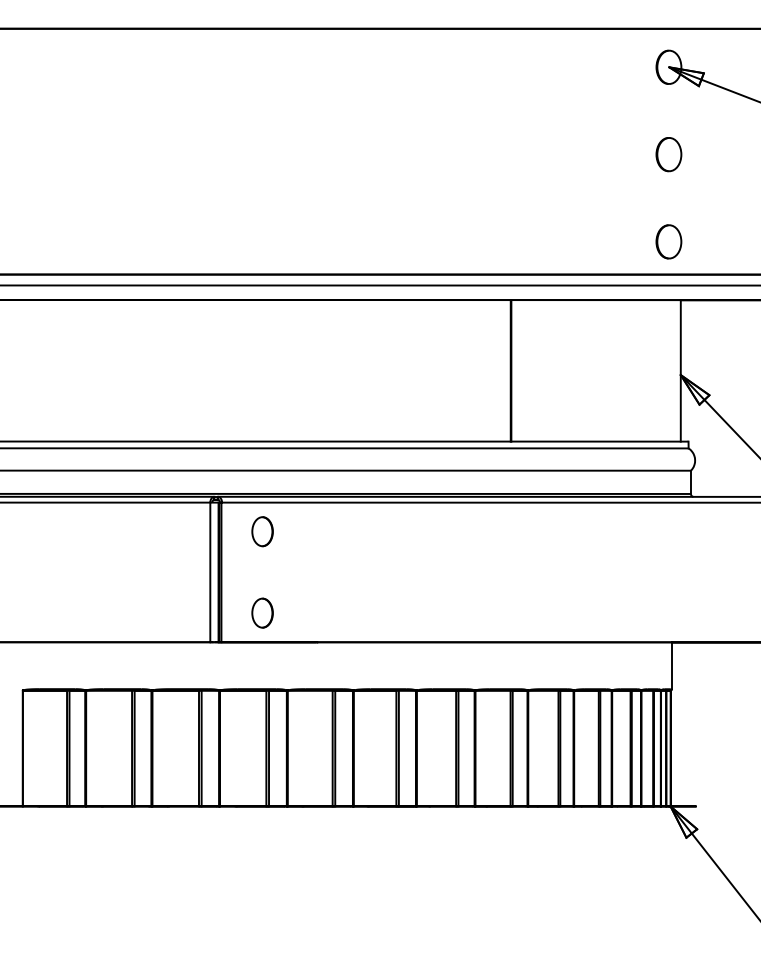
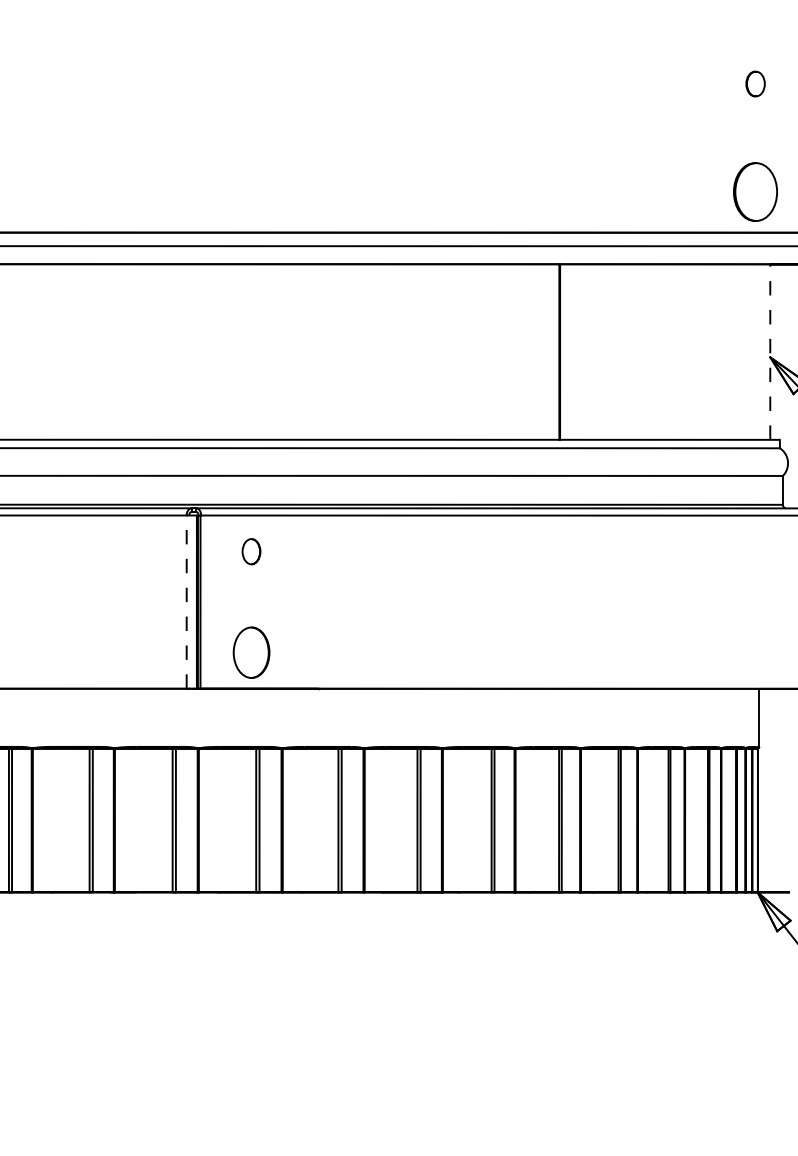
part: (668, 154) -> (755, 83), size x0.6
part: (668, 241) -> (755, 191), size x1.4
line: (680, 370) -> (769, 351), solid -> dashed
part: (262, 531) -> (251, 551), size x0.7
line: (210, 572) -> (186, 602), solid -> dashed
part: (262, 612) -> (251, 651), size x1.4

